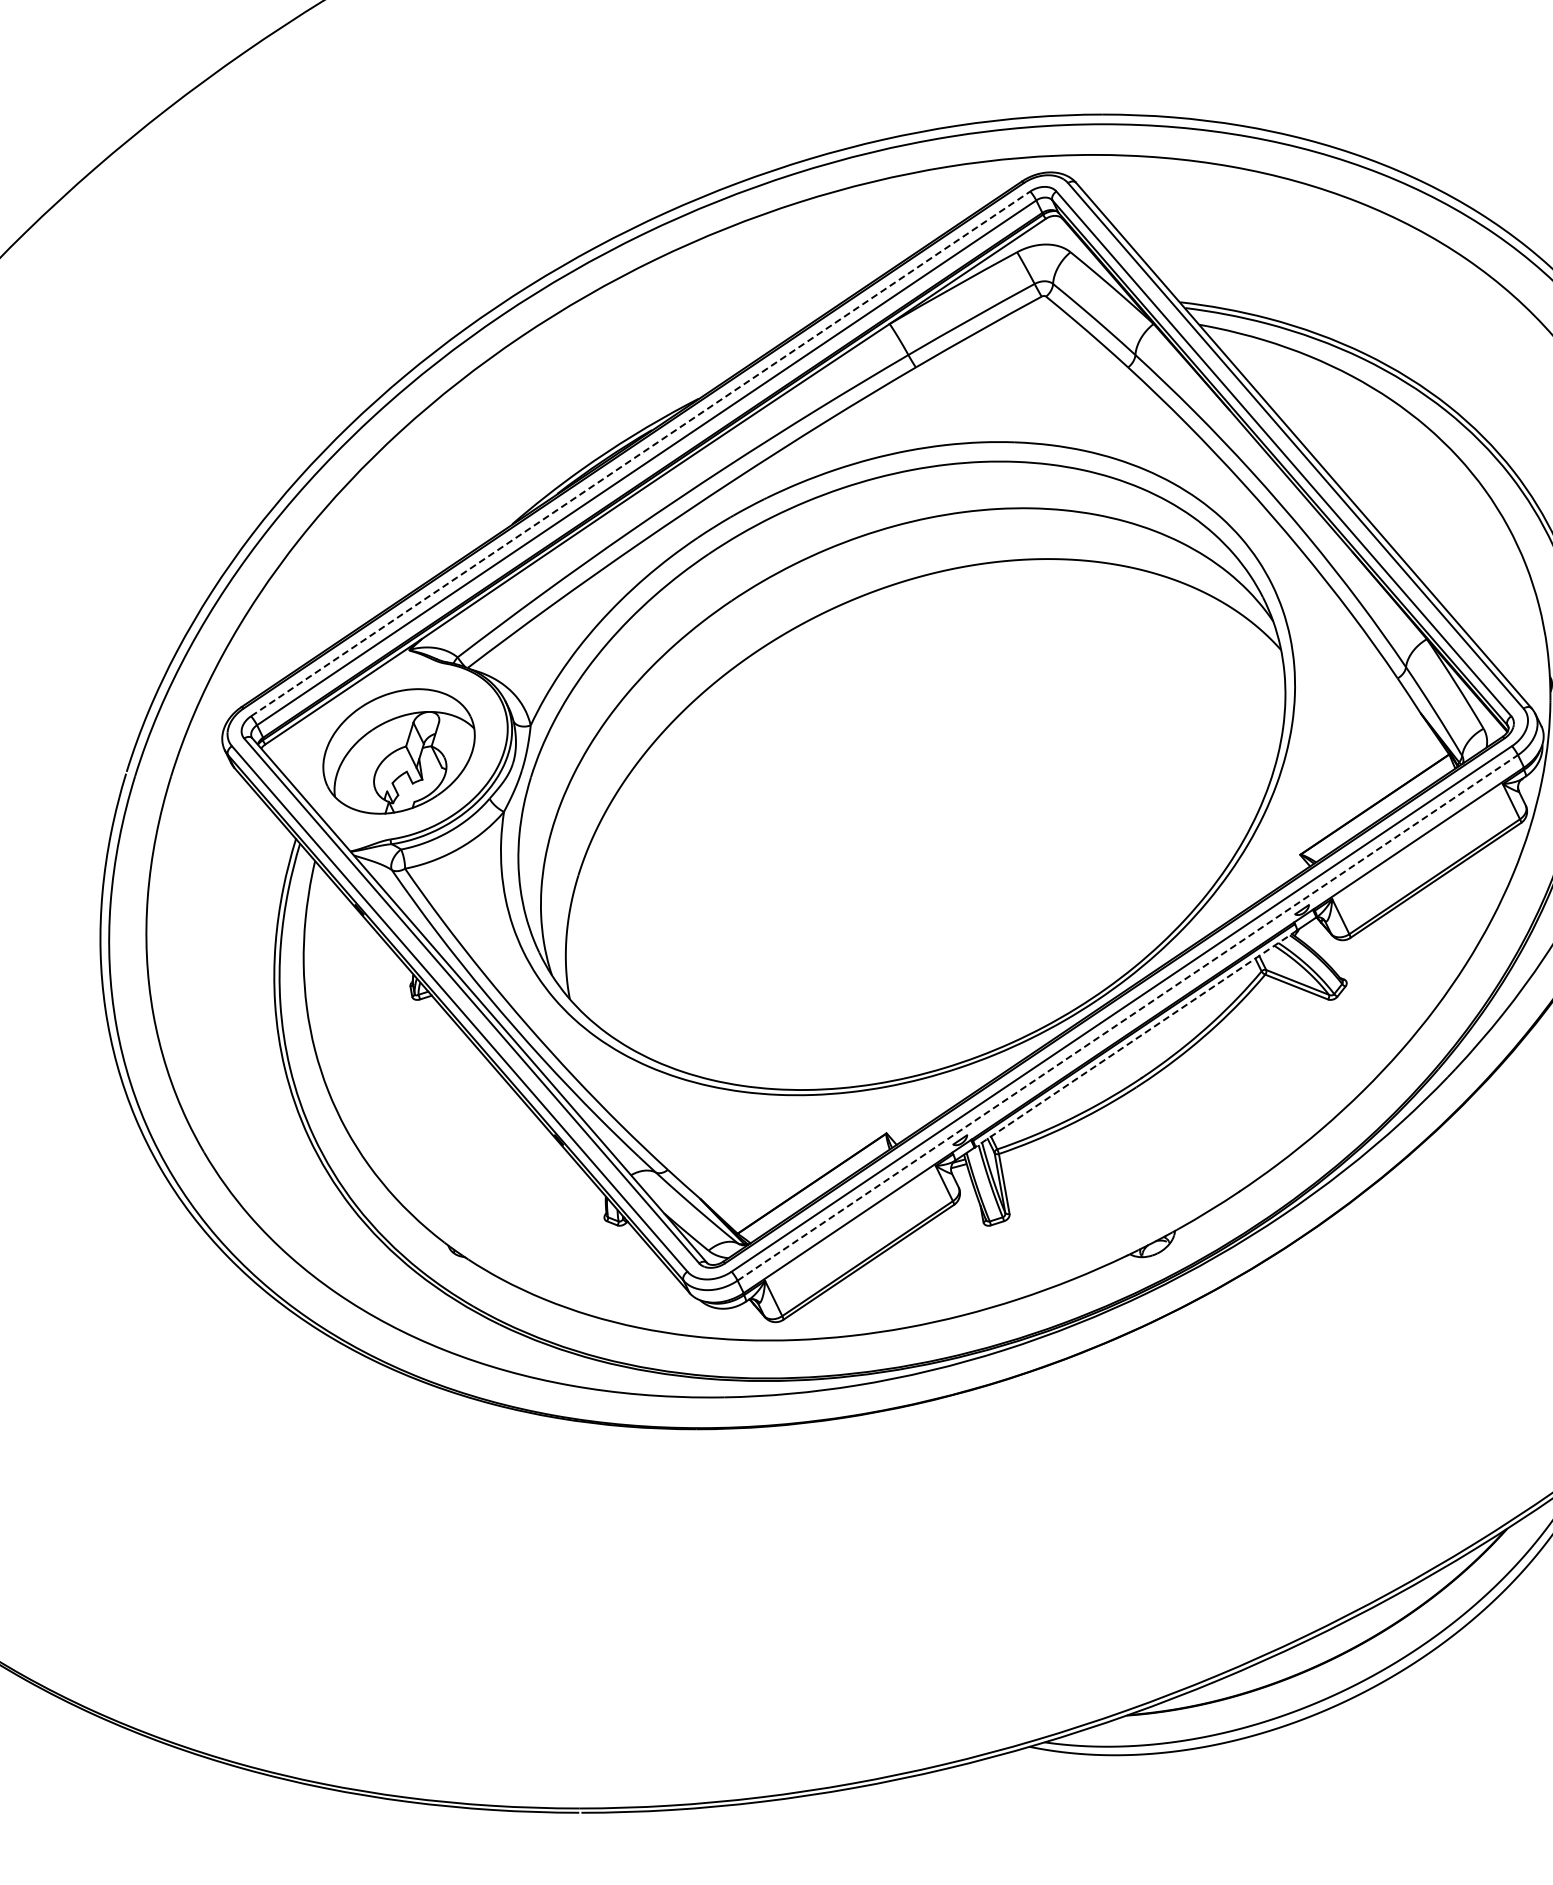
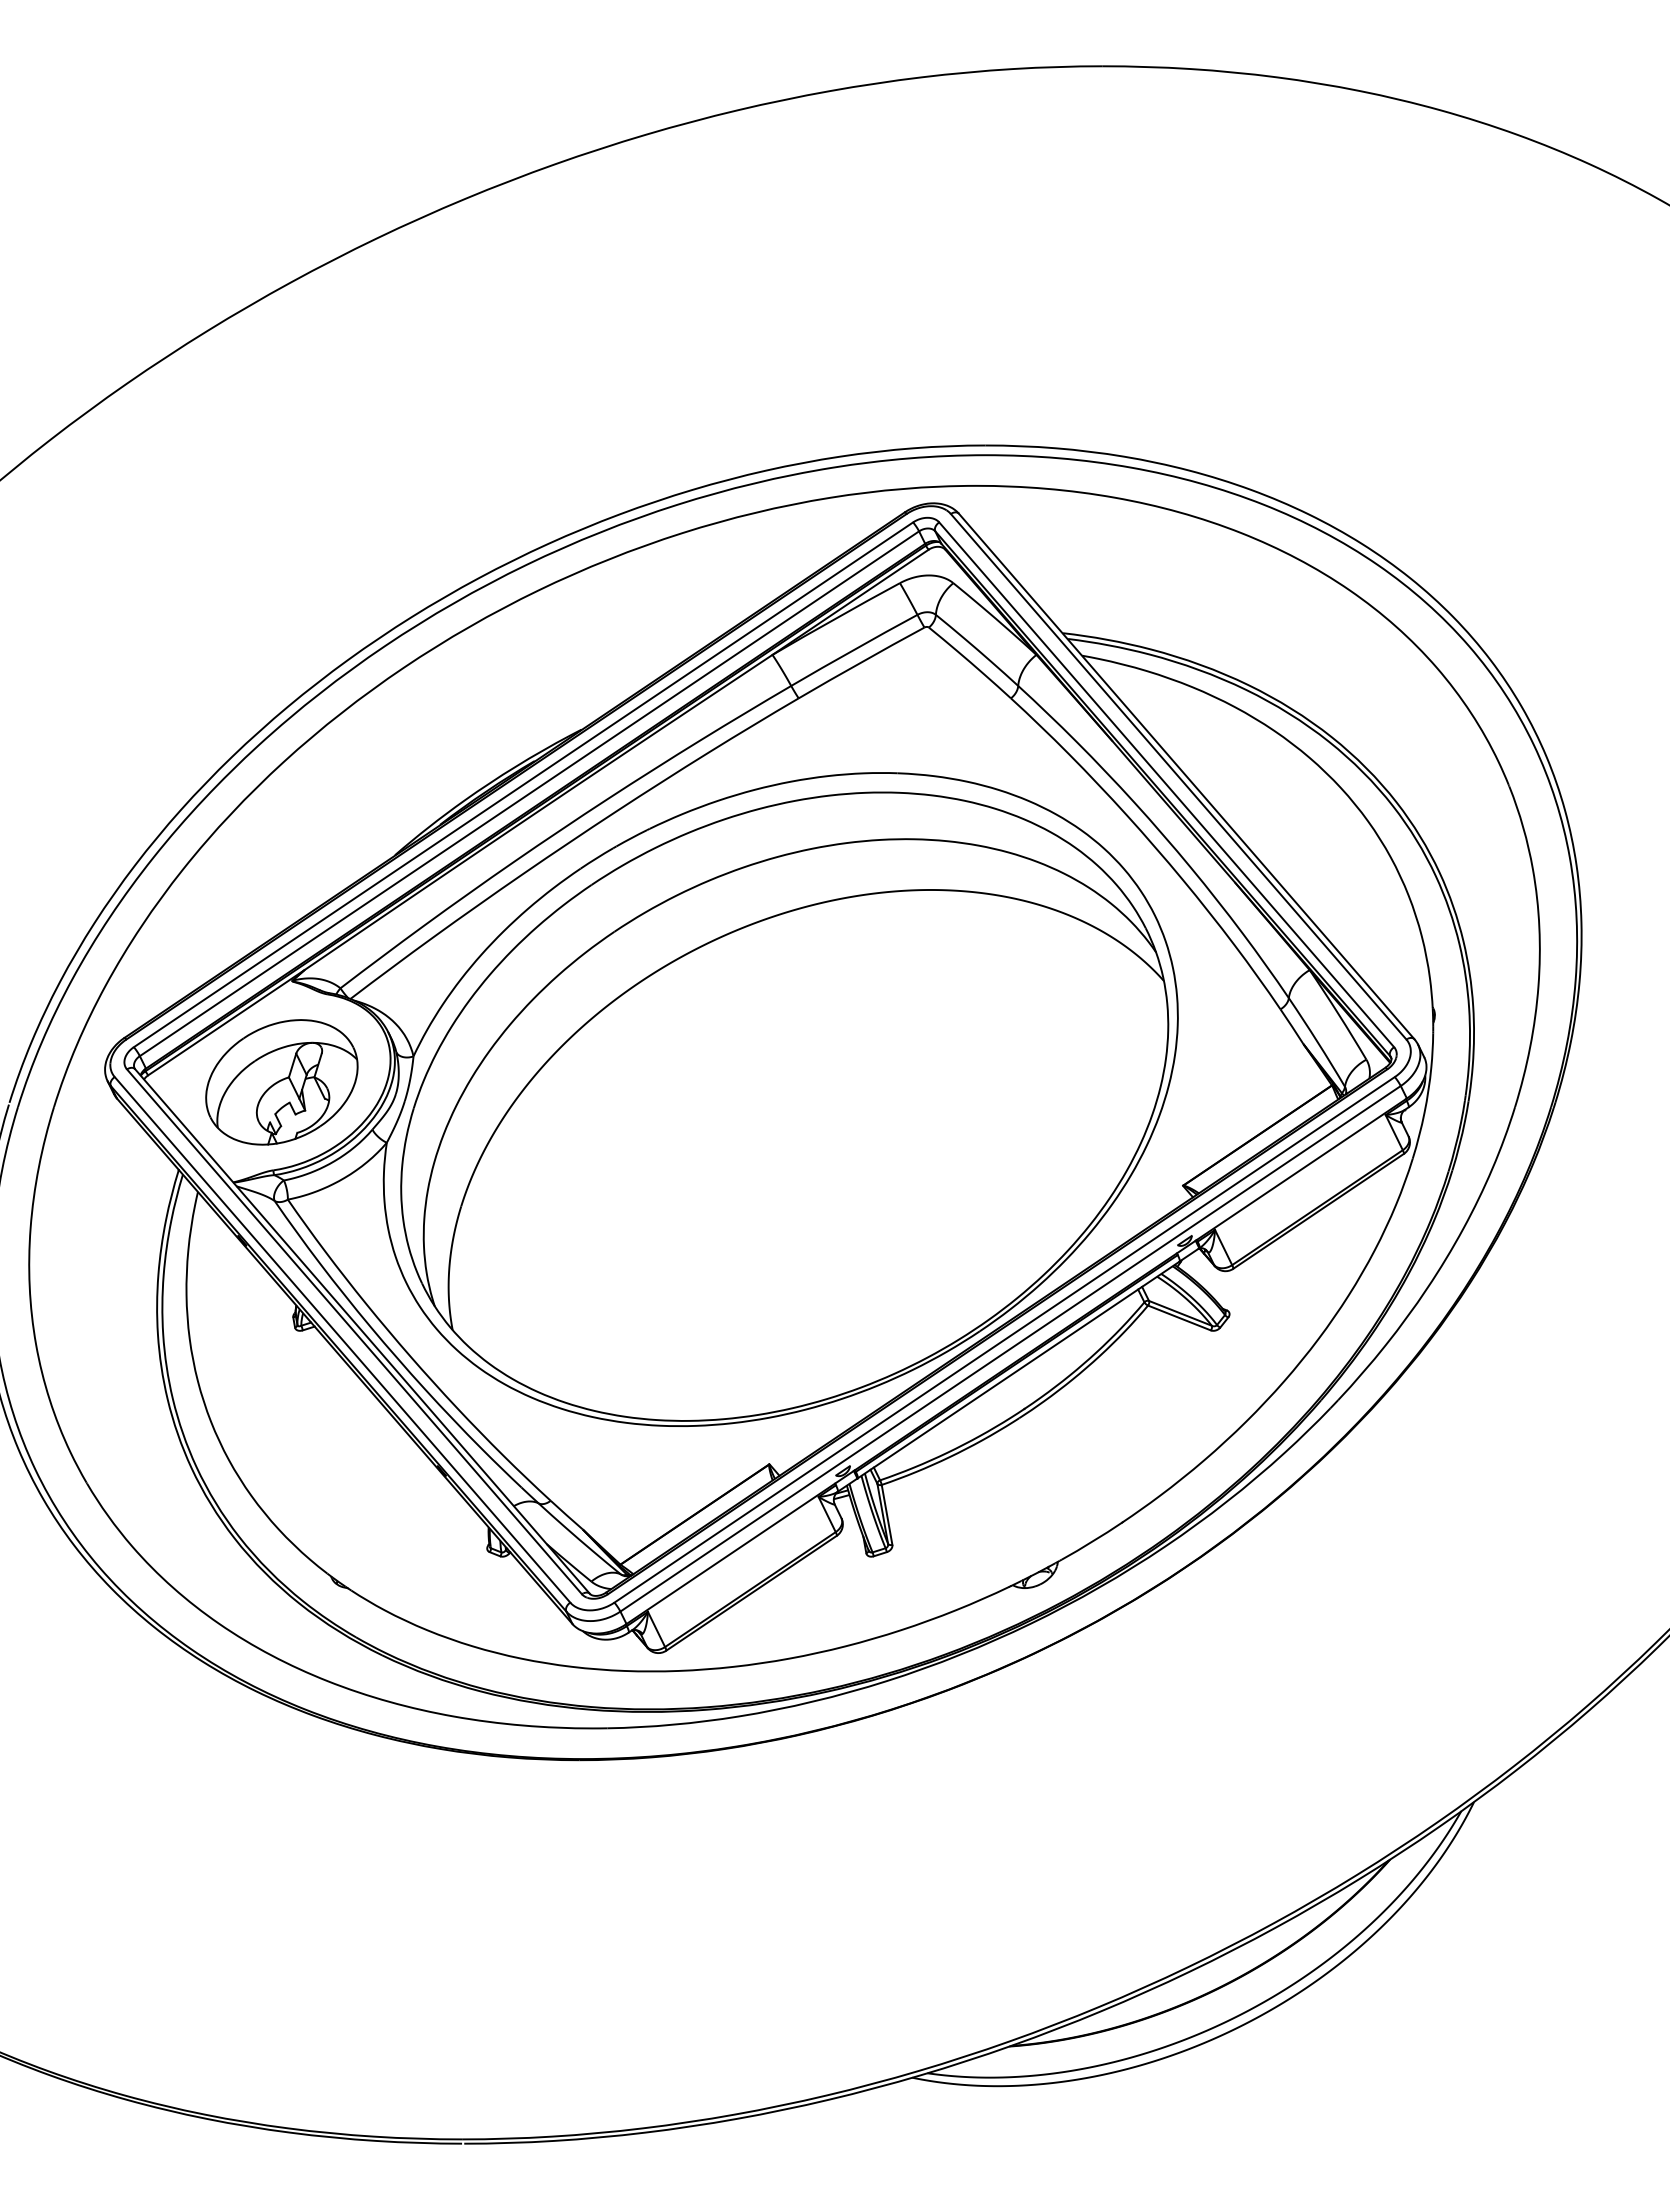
line: (640, 453) -> (523, 784), dashed -> solid
line: (1128, 1017) -> (1011, 1348), dashed -> solid
line: (1135, 1039) -> (1018, 1370), dashed -> solid

